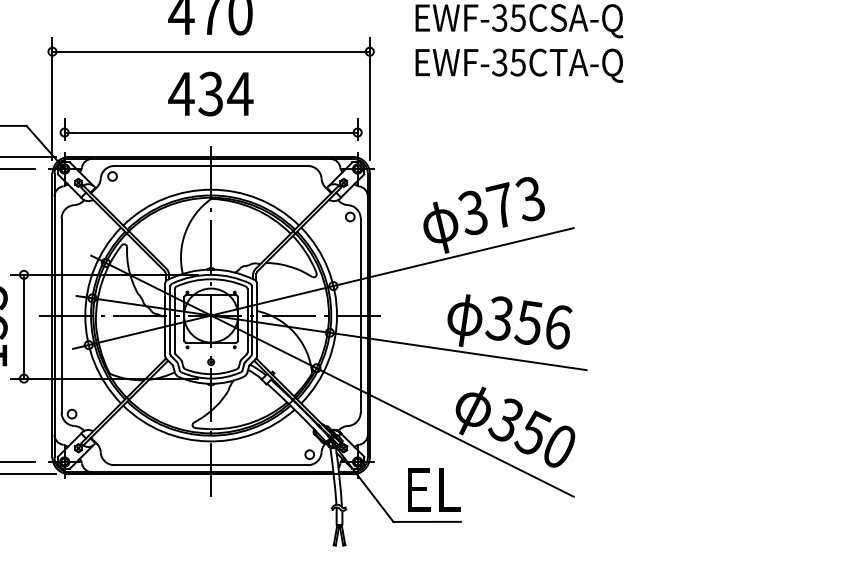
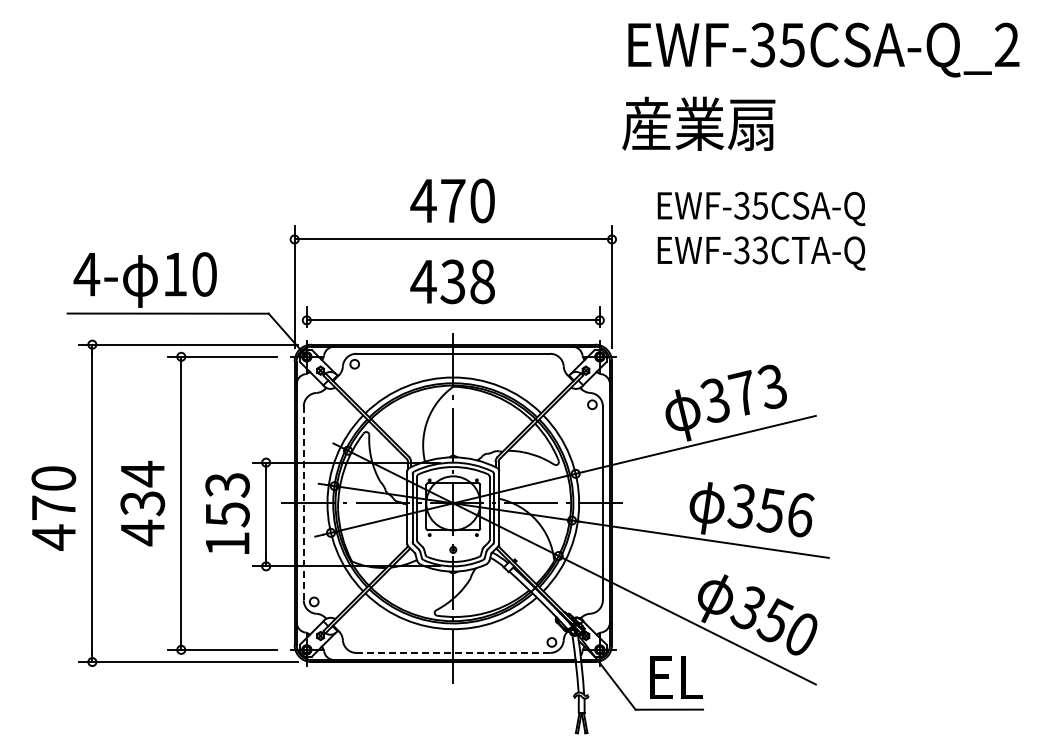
text: (518, 61) -> (760, 249), EWF-35CTA-Q -> EWF-33CTA-Q
text: (240, 93) -> (482, 281), 434 -> 438
line: (61, 315) -> (303, 503), solid -> dashed
line: (211, 464) -> (453, 652), solid -> dashed

